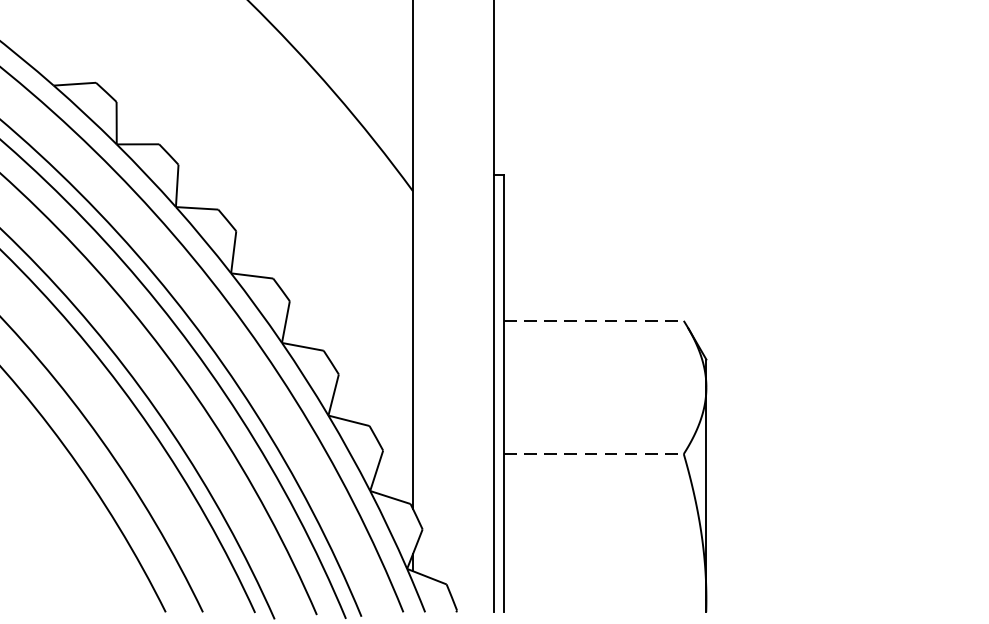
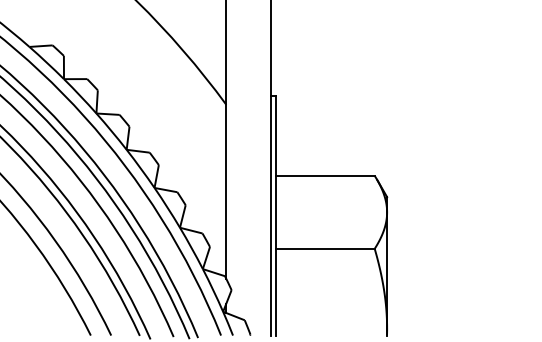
line: (595, 320) -> (326, 175), dashed -> solid
line: (595, 453) -> (326, 248), dashed -> solid

